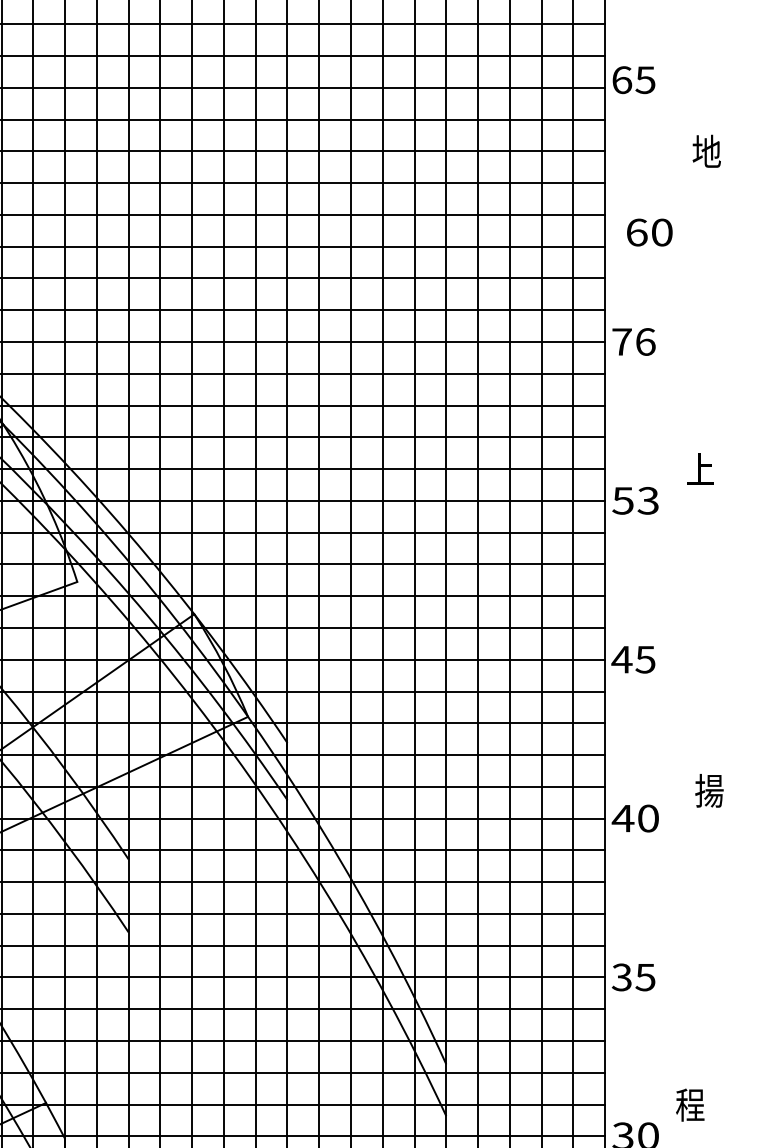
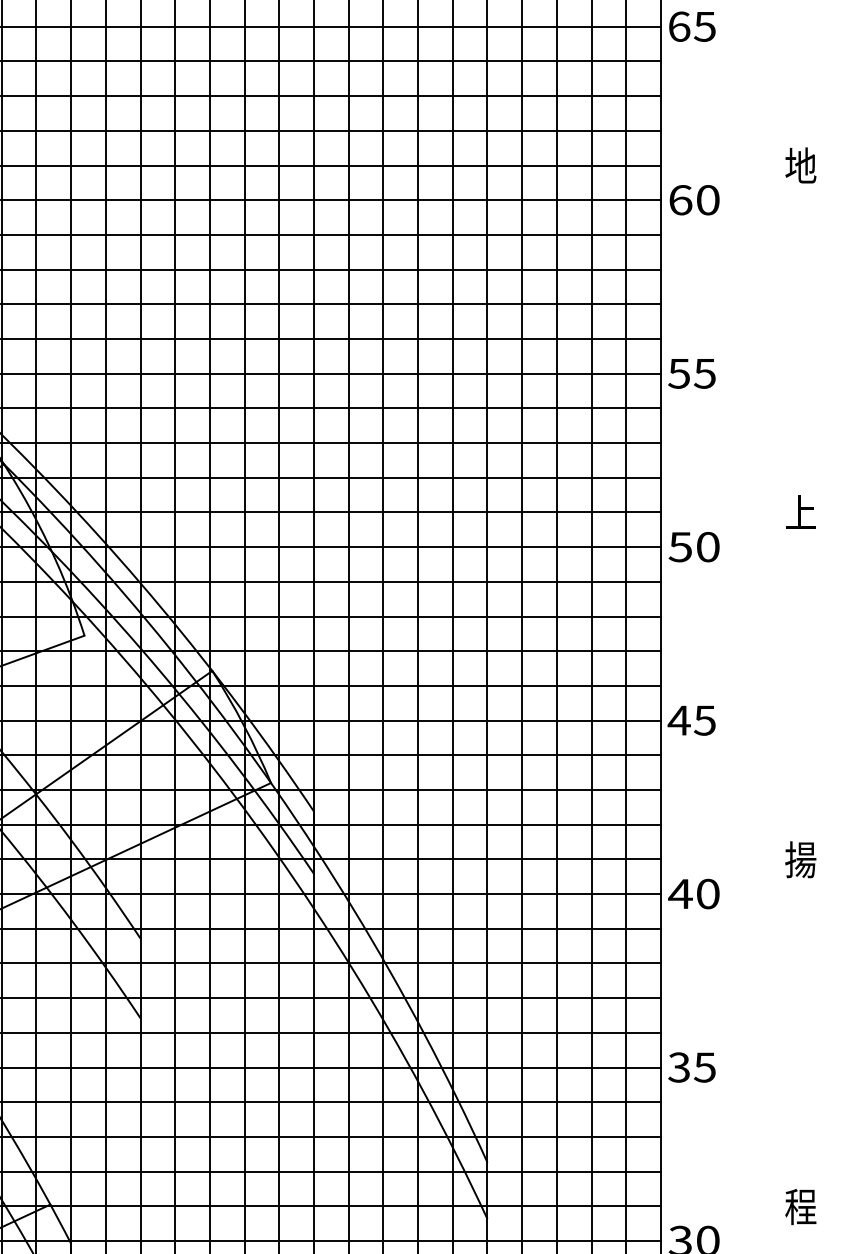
text: (634, 79) -> (692, 26), moved
text: (706, 151) -> (800, 165), moved
text: (649, 232) -> (694, 200), moved
text: (634, 341) -> (692, 373), 76 -> 55
text: (700, 468) -> (800, 511), moved
text: (647, 501) -> (707, 547), 53 -> 50
text: (709, 790) -> (800, 859), moved
text: (689, 1104) -> (800, 1206), moved

